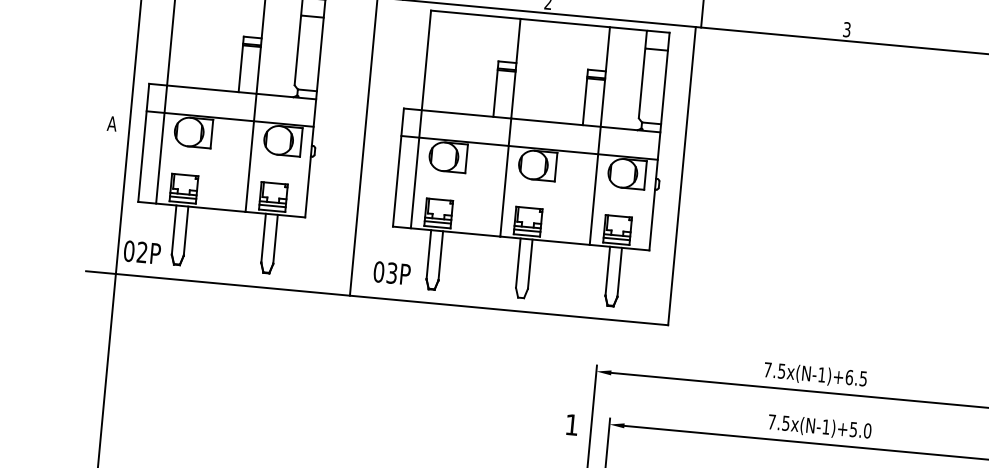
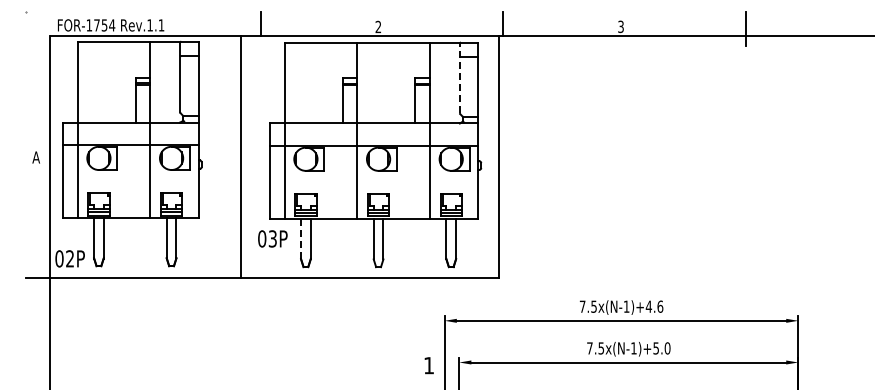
line: (642, 74) -> (459, 78), solid -> dashed
line: (429, 255) -> (301, 239), solid -> dashed
text: (391, 272) -> (272, 238), moved
text: (856, 377) -> (654, 306), 7.5x(N-1)+6.5 -> 7.5x(N-1)+4.6

